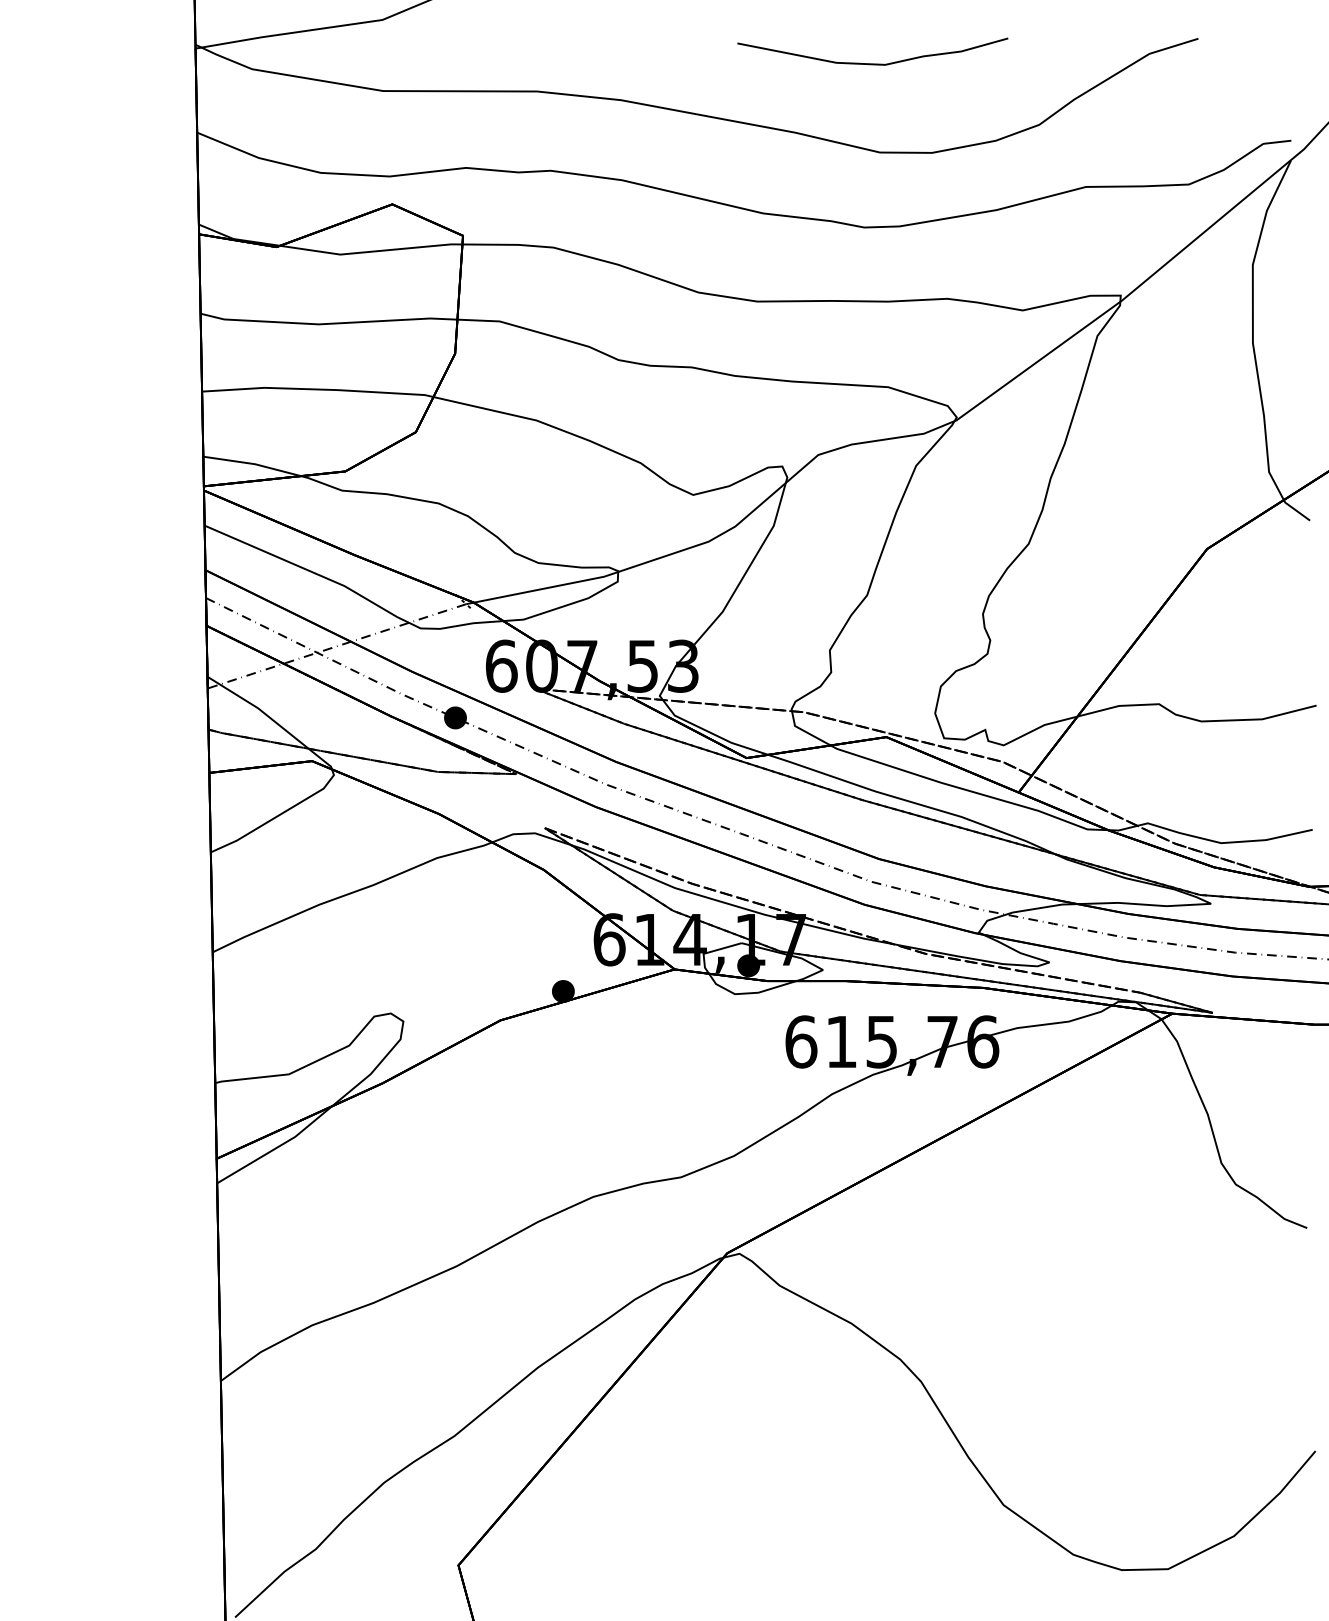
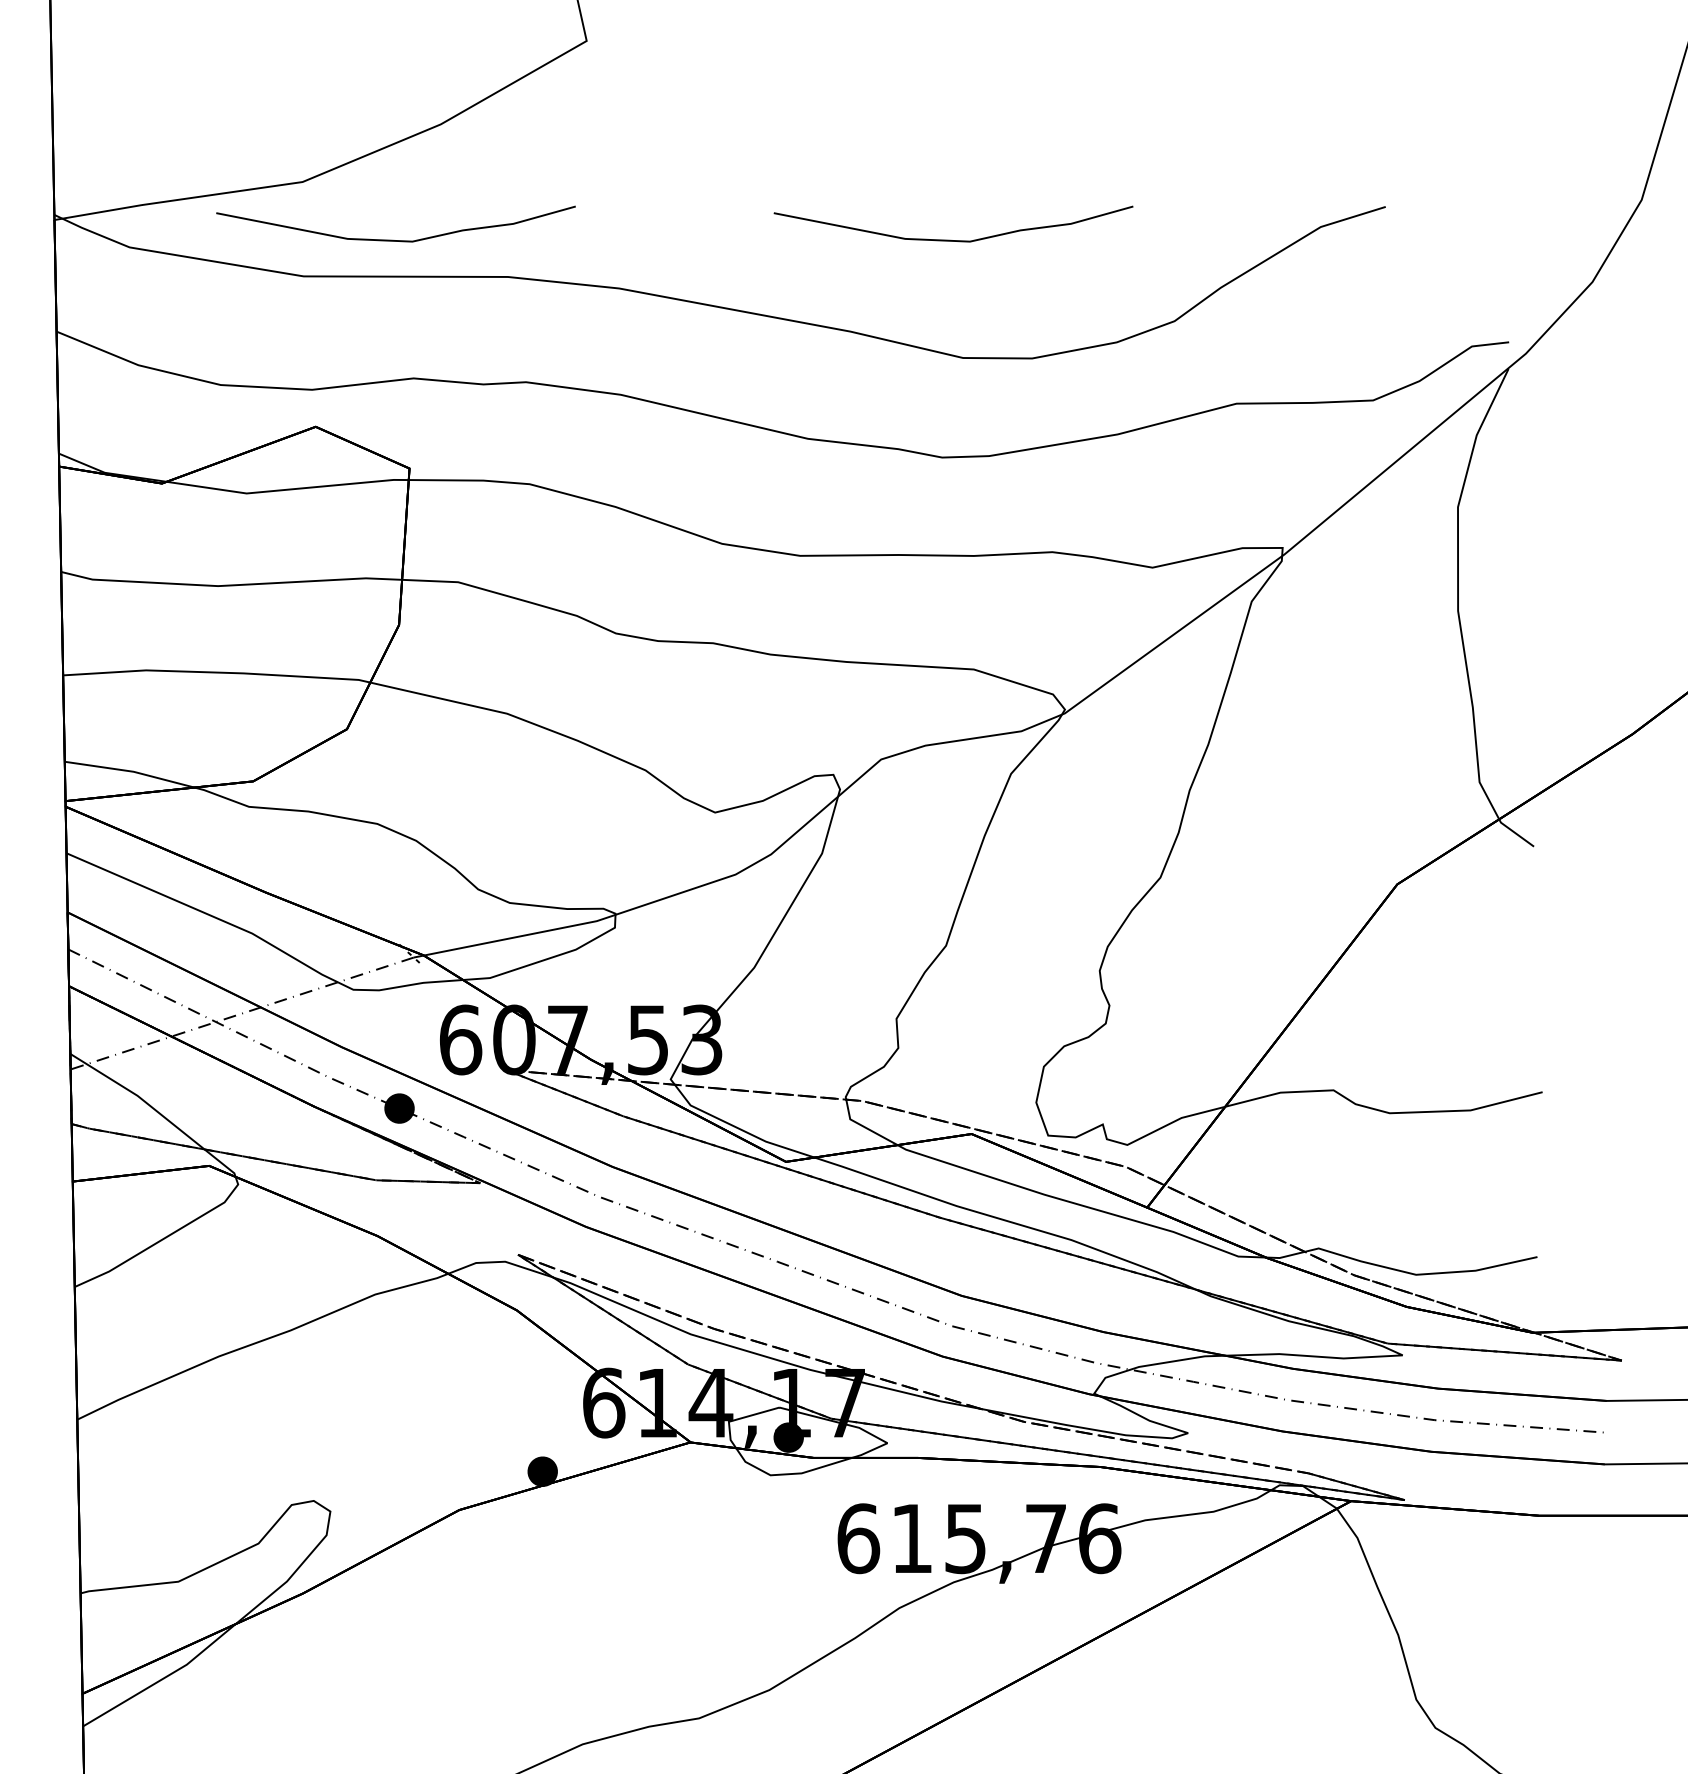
curve: (452, 63) -> (395, 239), added

